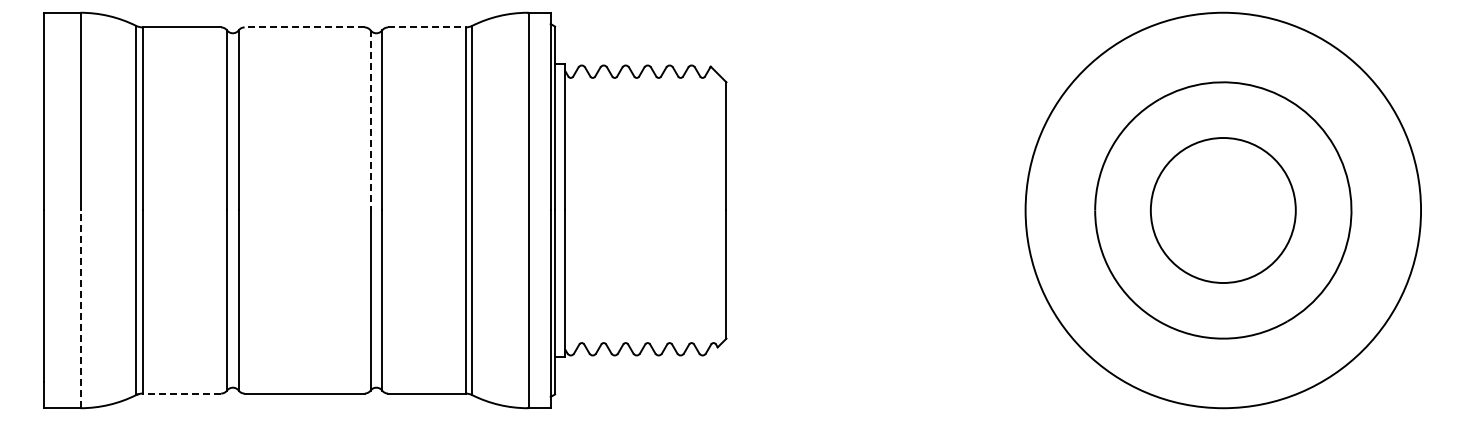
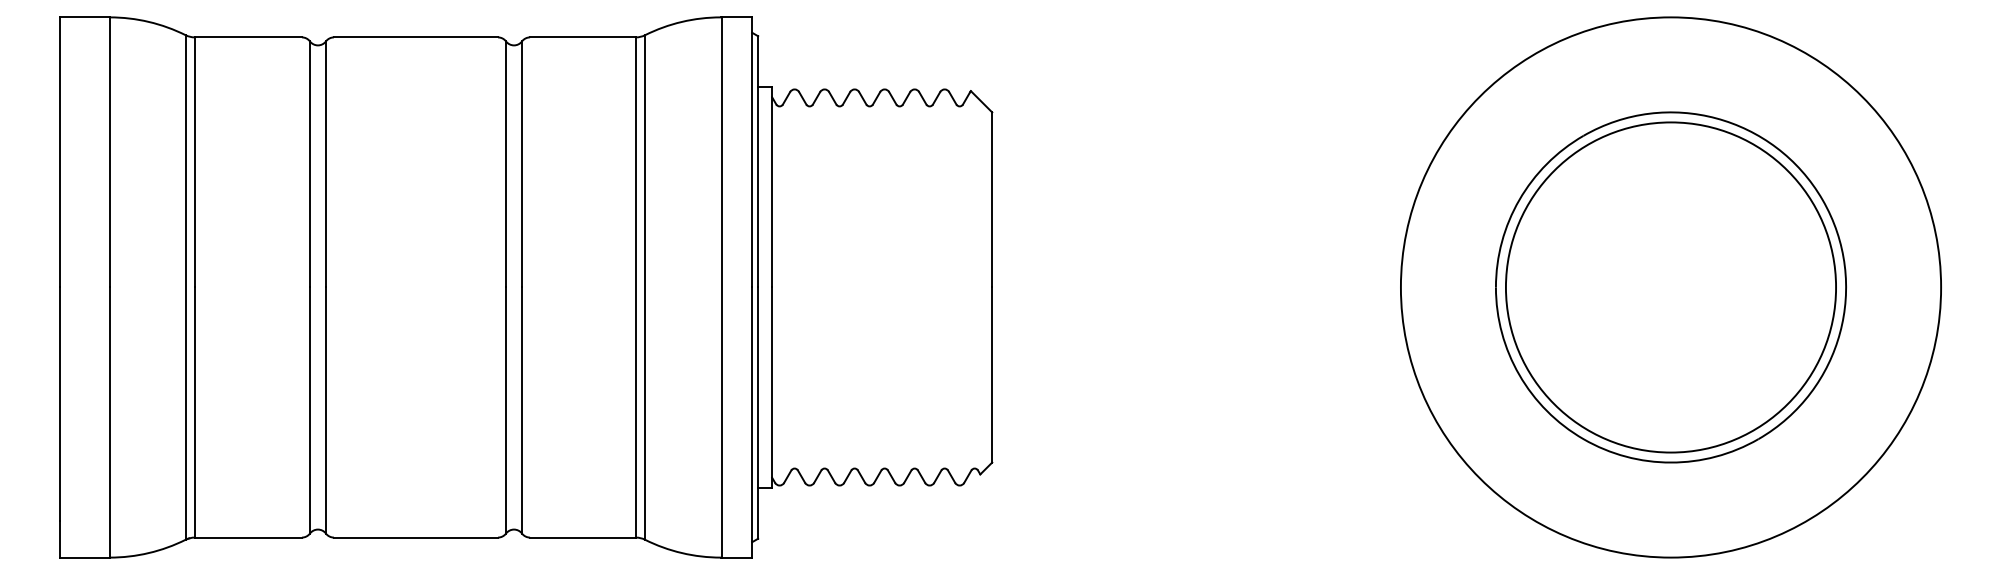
line: (304, 27) -> (415, 37), dashed -> solid
line: (426, 27) -> (582, 37), dashed -> solid
line: (370, 120) -> (505, 164), dashed -> solid
circle: (1223, 210) -> (1671, 287), size x1.67
line: (80, 309) -> (109, 422), dashed -> solid
line: (181, 393) -> (247, 537), dashed -> solid

